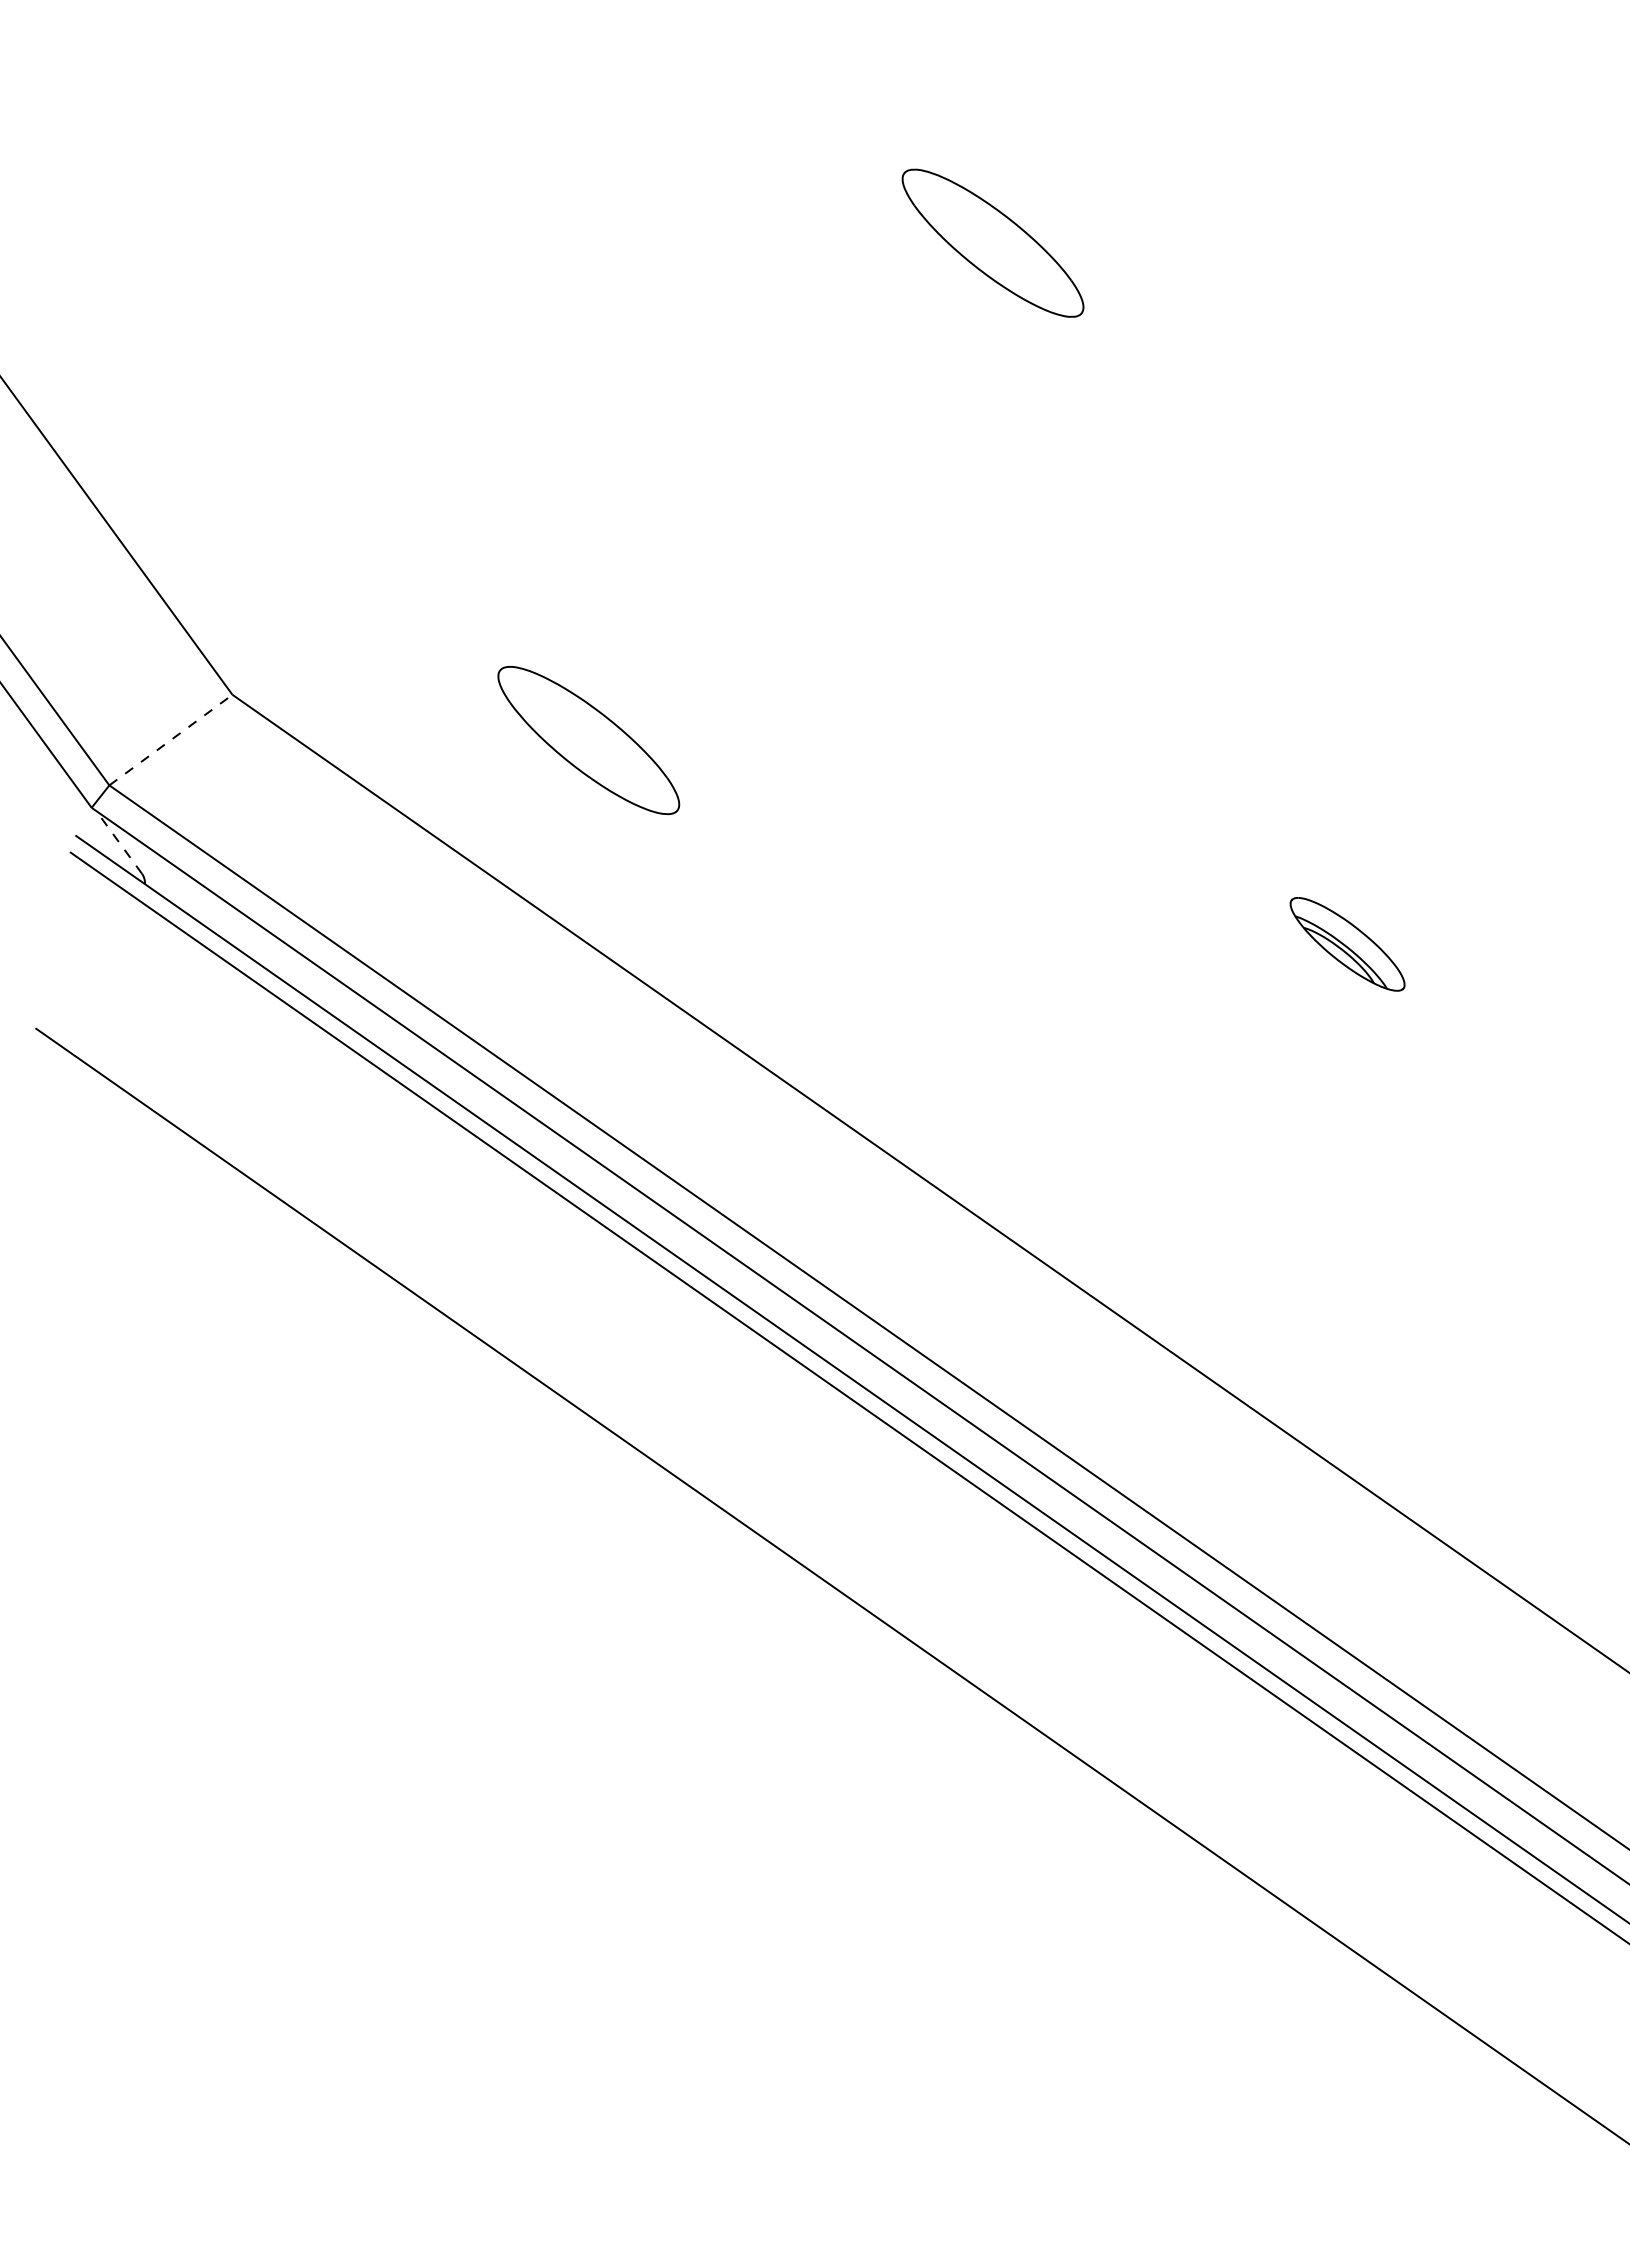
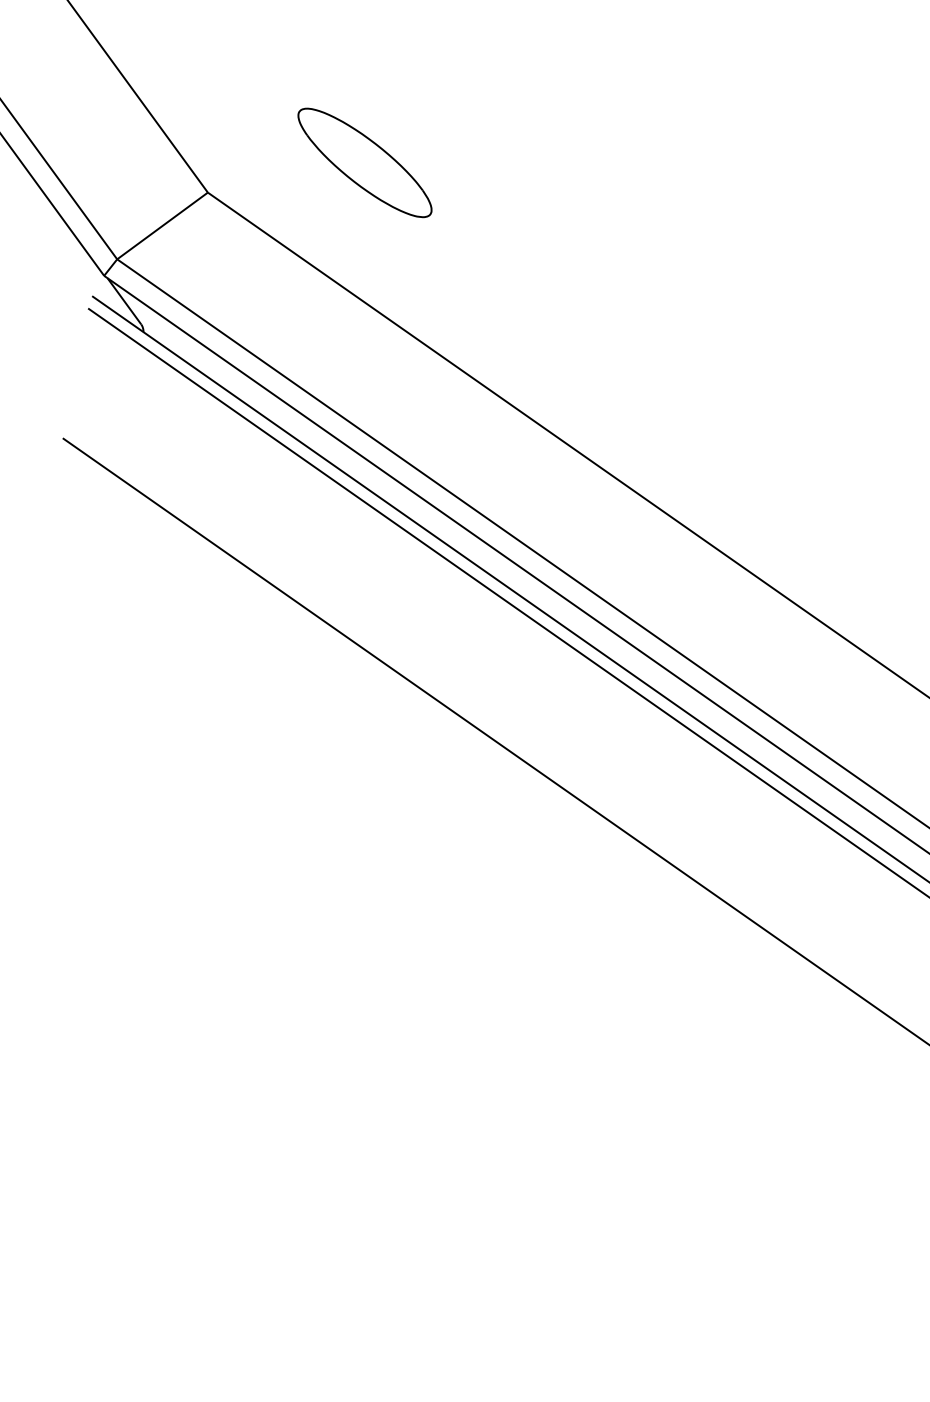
line: (171, 739) -> (162, 225), dashed -> solid
part: (588, 740) -> (364, 162), moved
line: (119, 842) -> (124, 301), dashed -> solid

